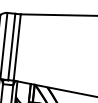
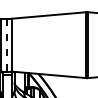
line: (12, 46) -> (7, 44), solid -> dashed

